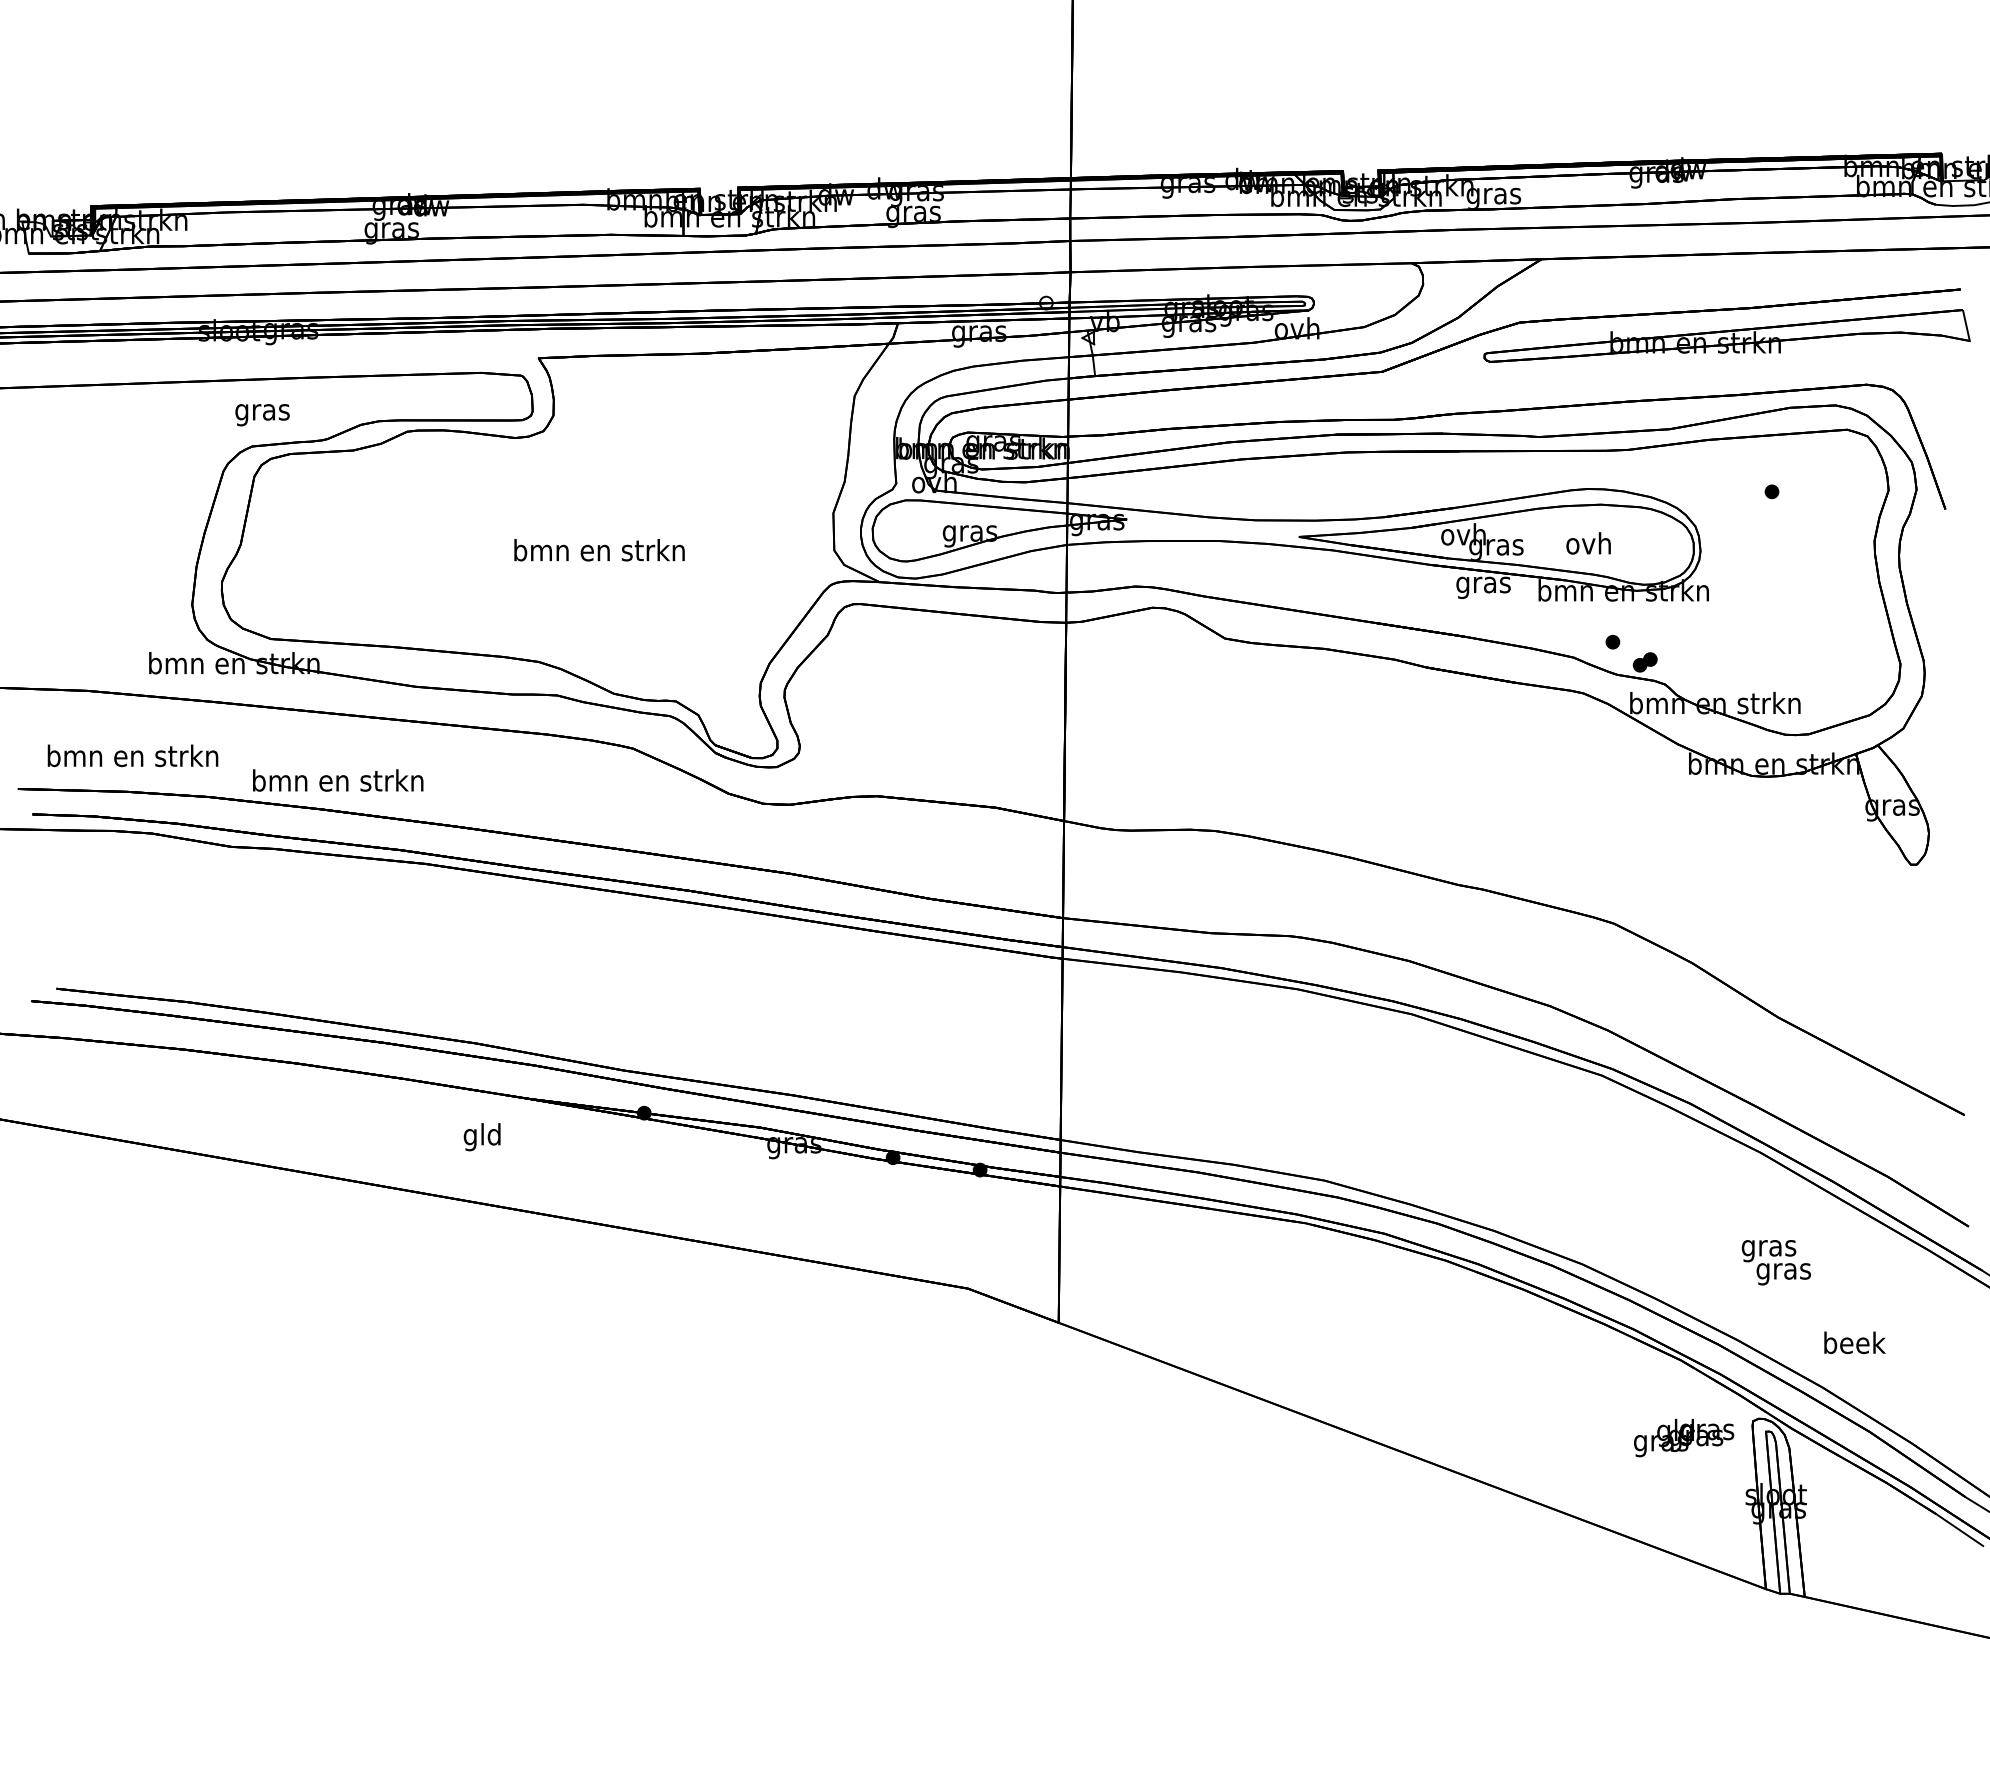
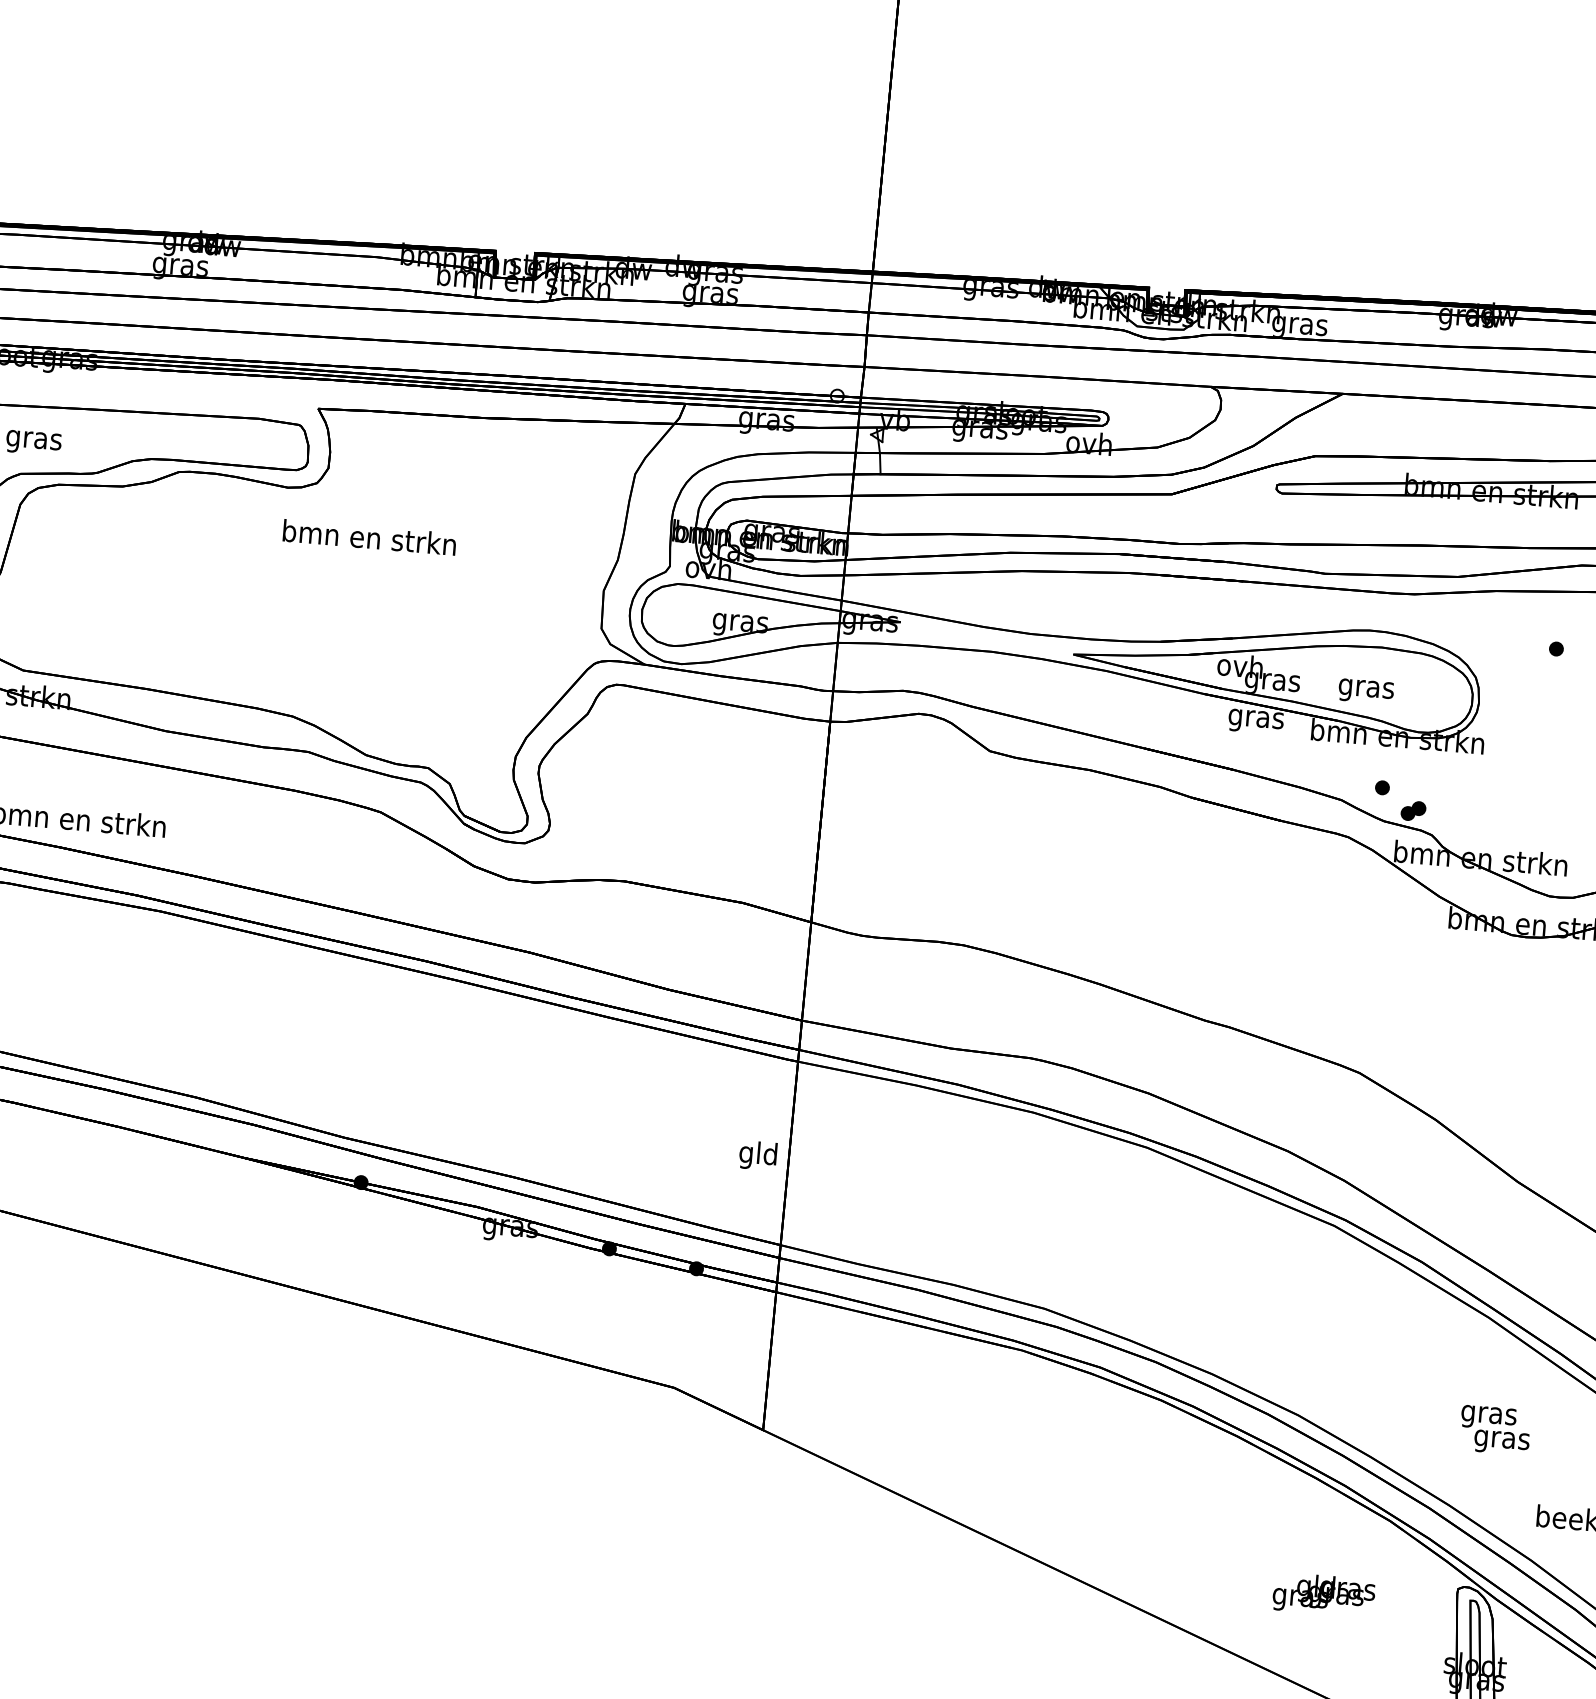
text: (1588, 546) -> (1365, 688), ovh -> gras
text: (599, 550) -> (369, 537), moved
text: (481, 1137) -> (757, 1155), moved
text: (1684, 1437) -> (1324, 1594), moved

